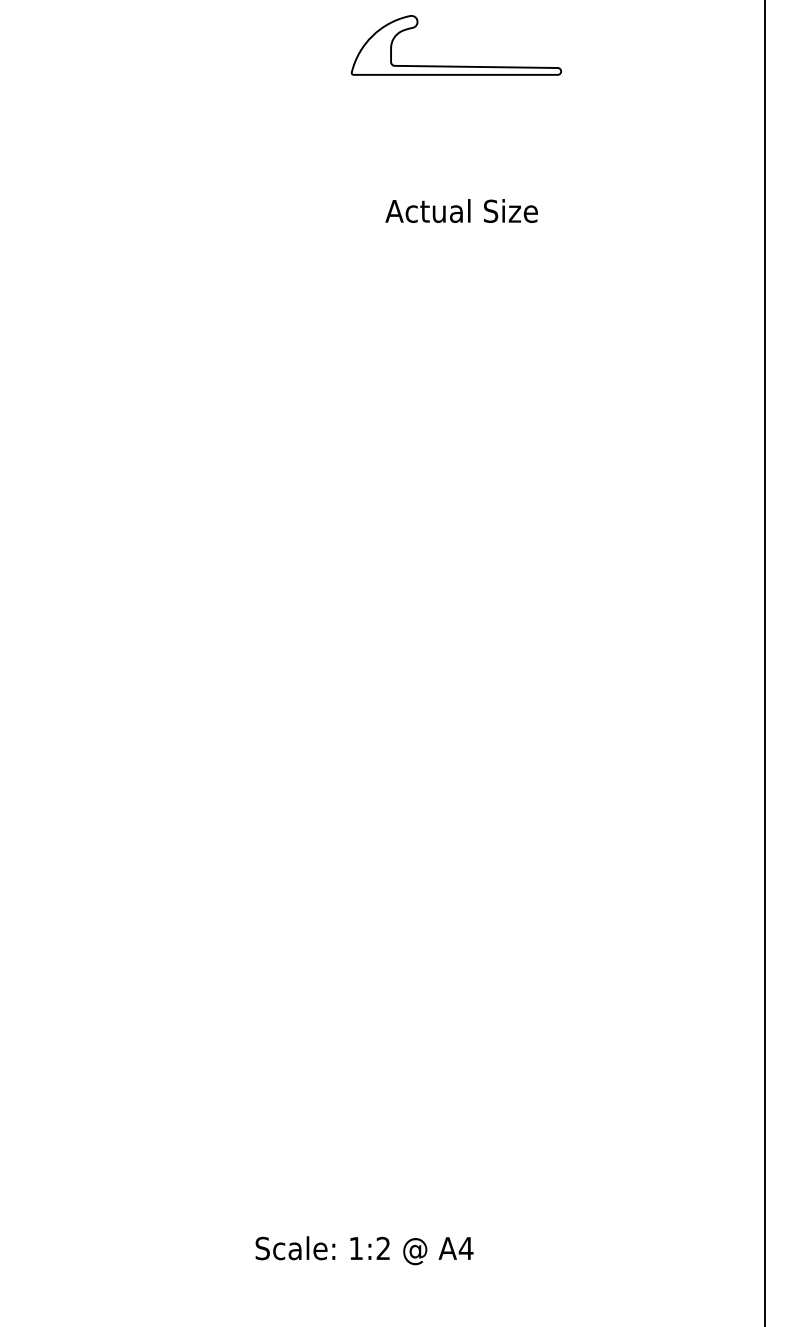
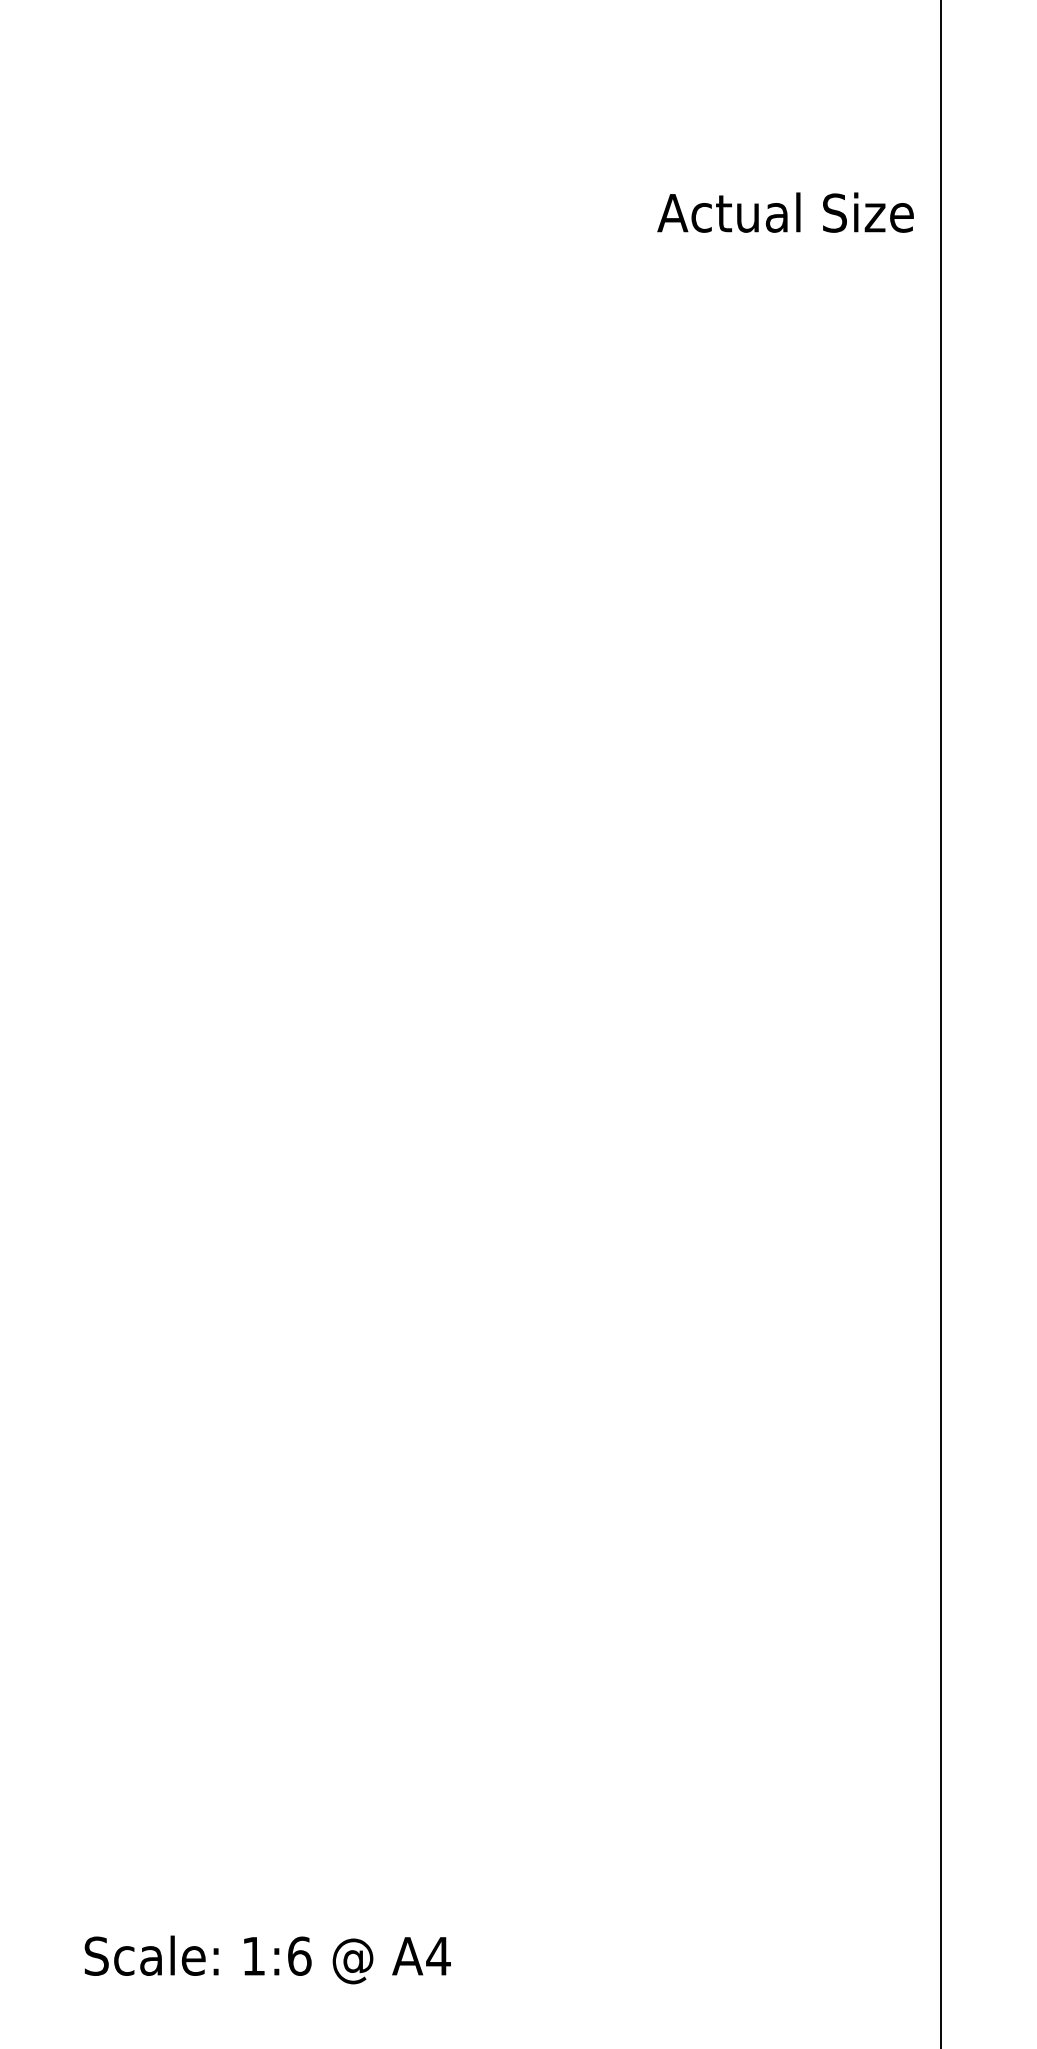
text: (461, 210) -> (785, 211), moved
text: (383, 1248) -> (299, 1956), 1:2 -> 1:6

